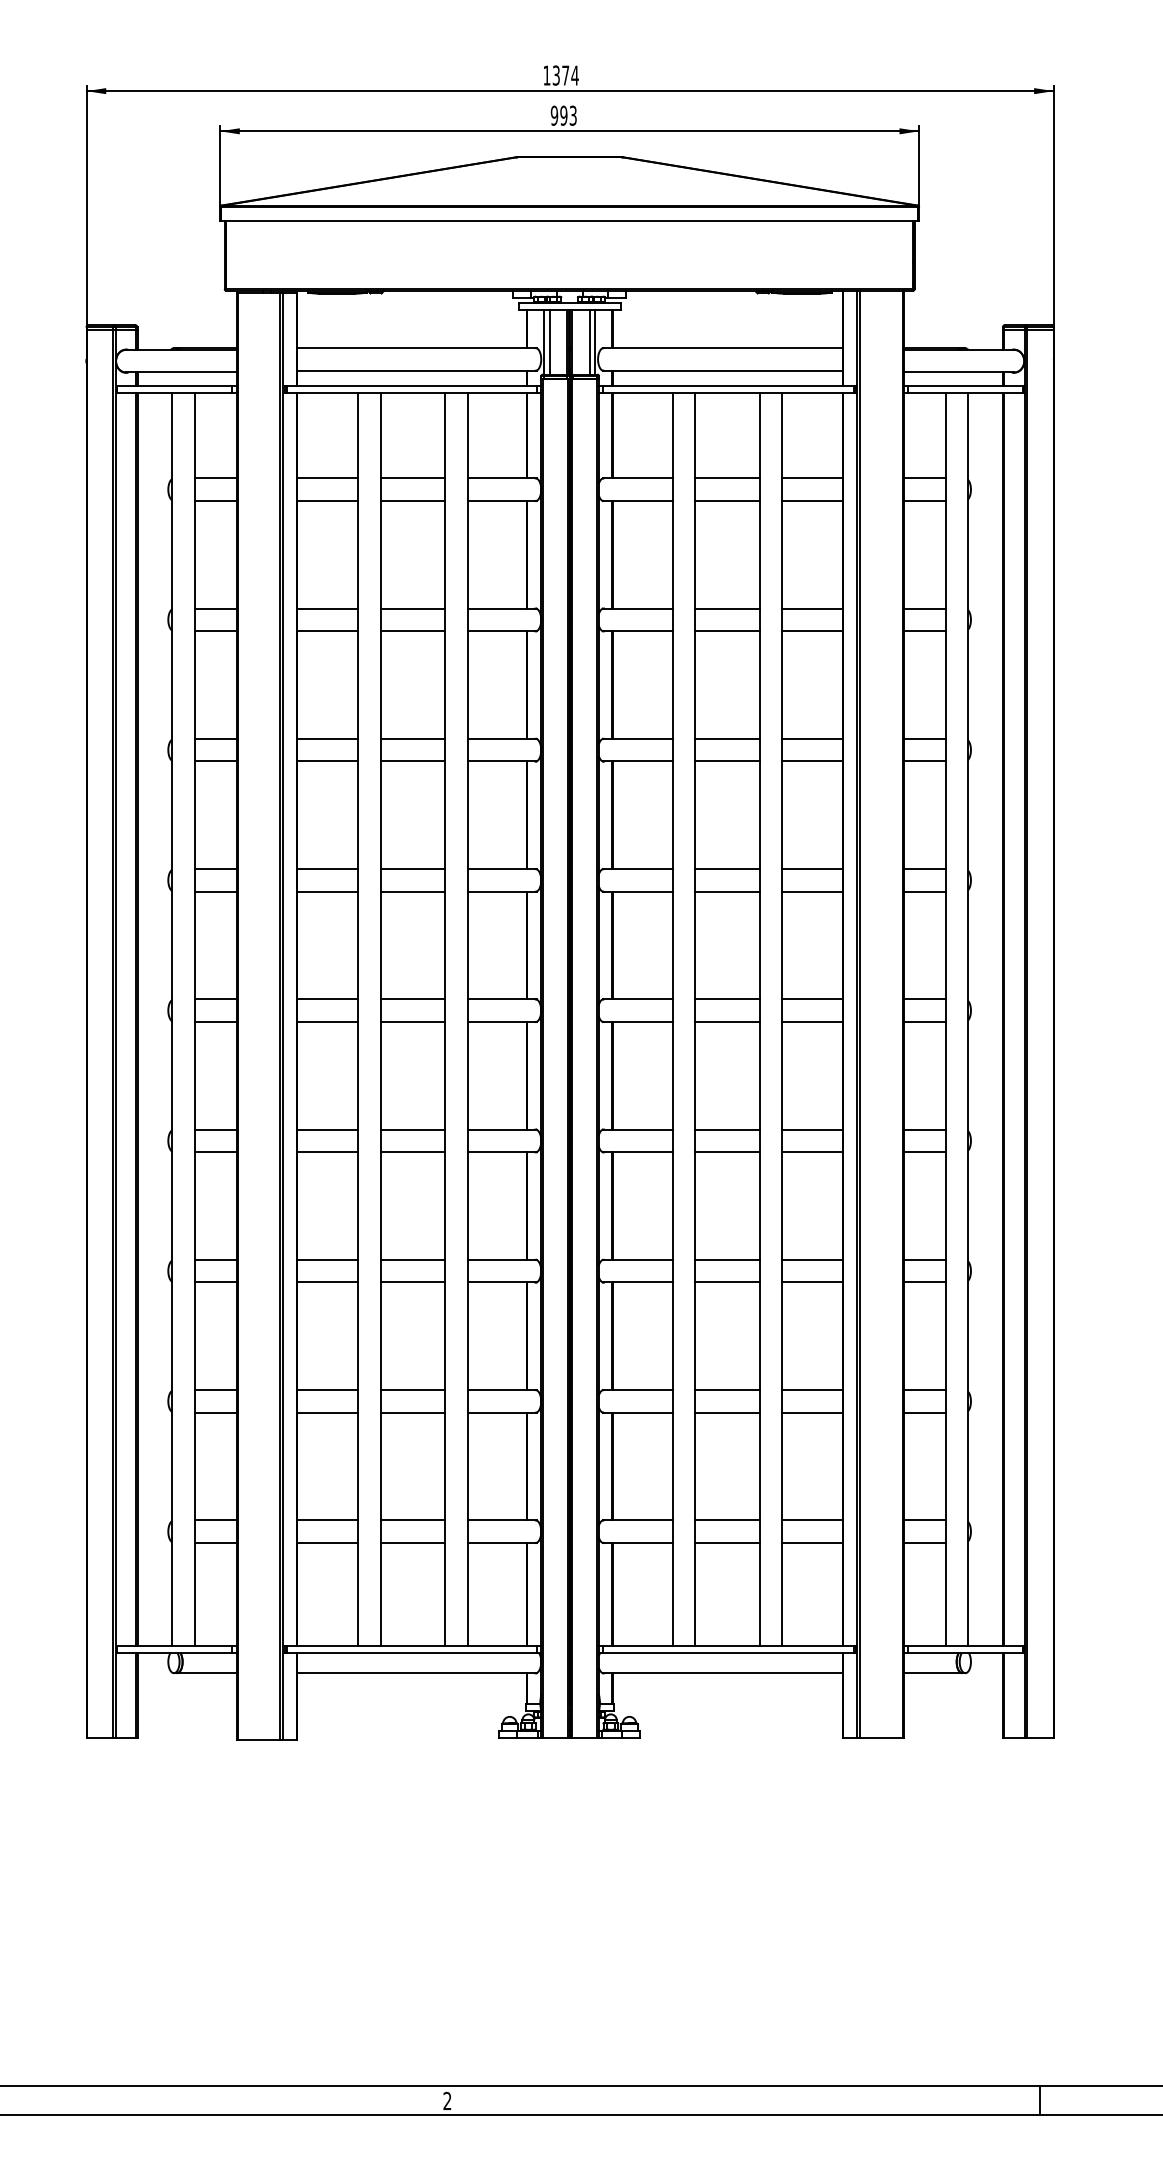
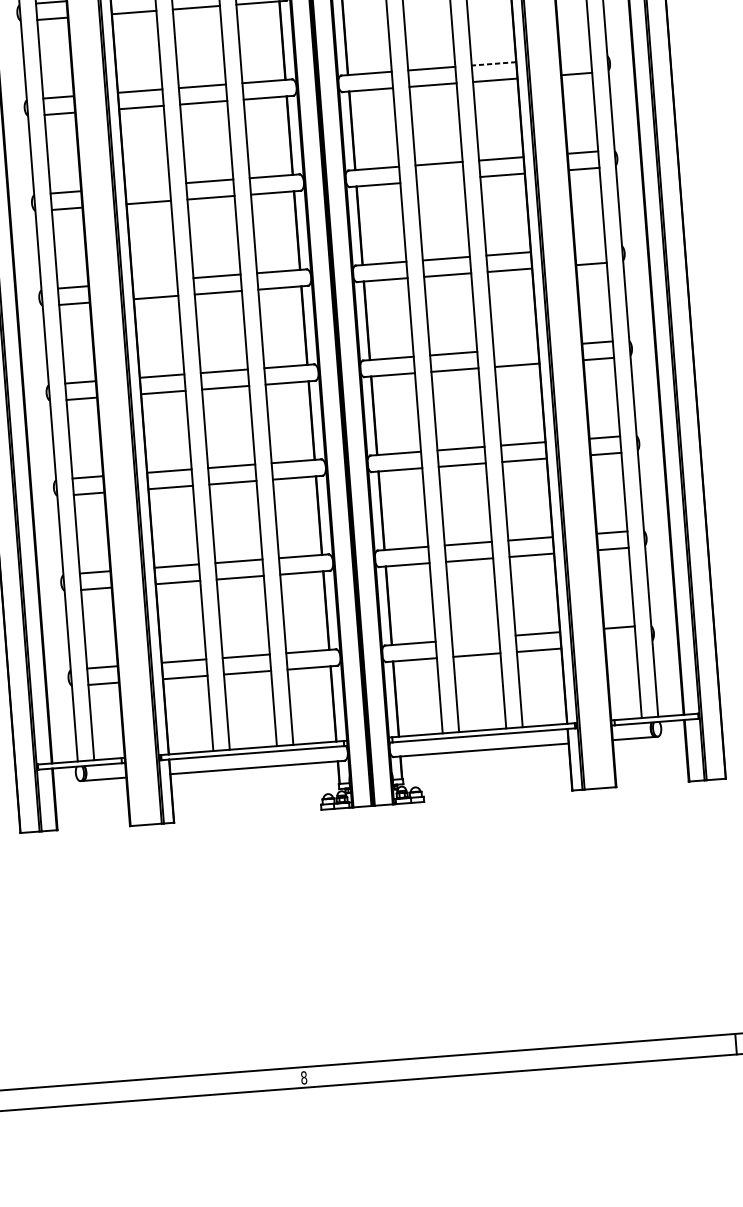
line: (812, 738) -> (493, 63), solid -> dashed
line: (924, 738) -> (575, 57), removed
line: (327, 869) -> (147, 186), removed
line: (727, 891) -> (440, 179), removed
line: (327, 999) -> (154, 281), removed
line: (924, 999) -> (590, 247), removed
line: (812, 1129) -> (515, 348), removed
line: (727, 1520) -> (475, 638), removed
line: (924, 1542) -> (620, 643), removed
text: (447, 2101) -> (304, 1078), 2 -> 8

